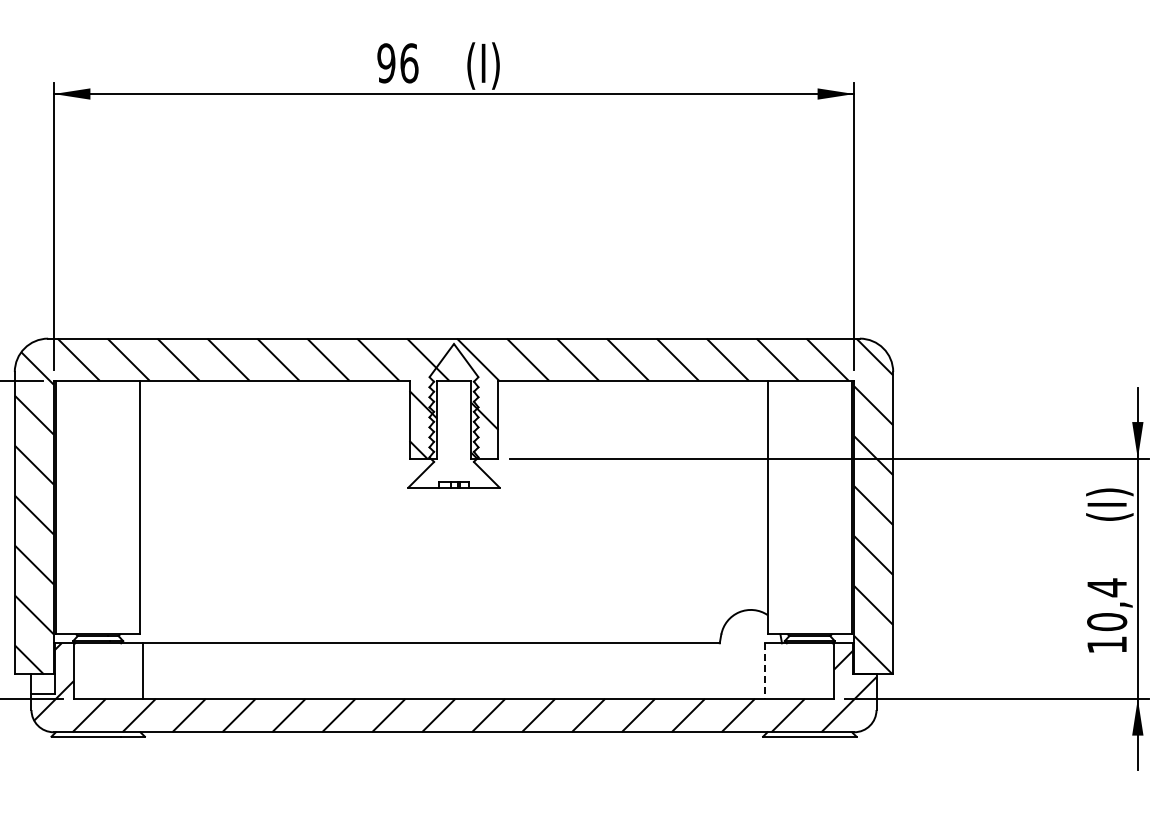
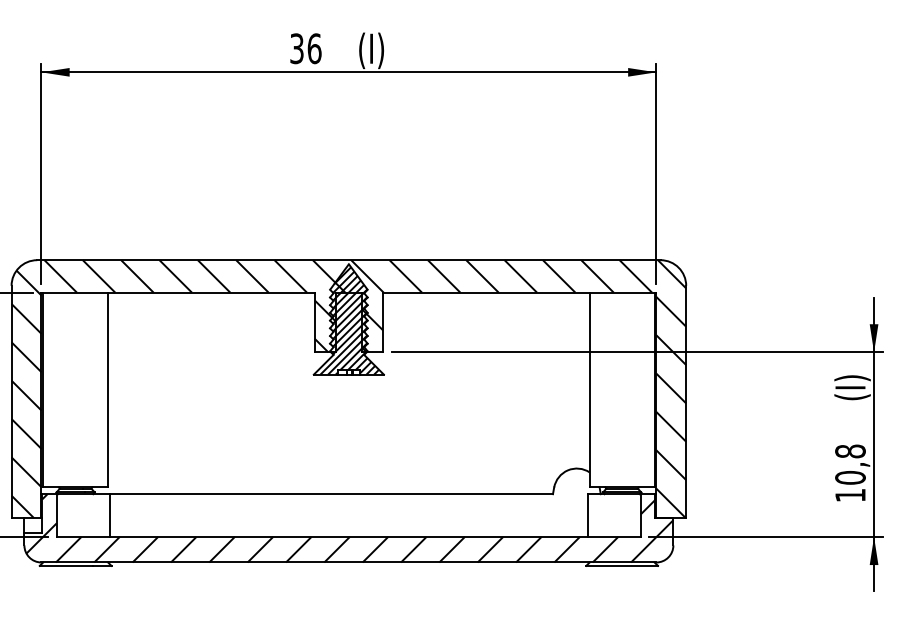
text: (386, 63) -> (297, 48), 96 -> 36
hatch: (457, 417) -> (351, 320), added
text: (1107, 587) -> (850, 451), 10,4 -> 10,8
line: (765, 671) -> (588, 515), dashed -> solid

